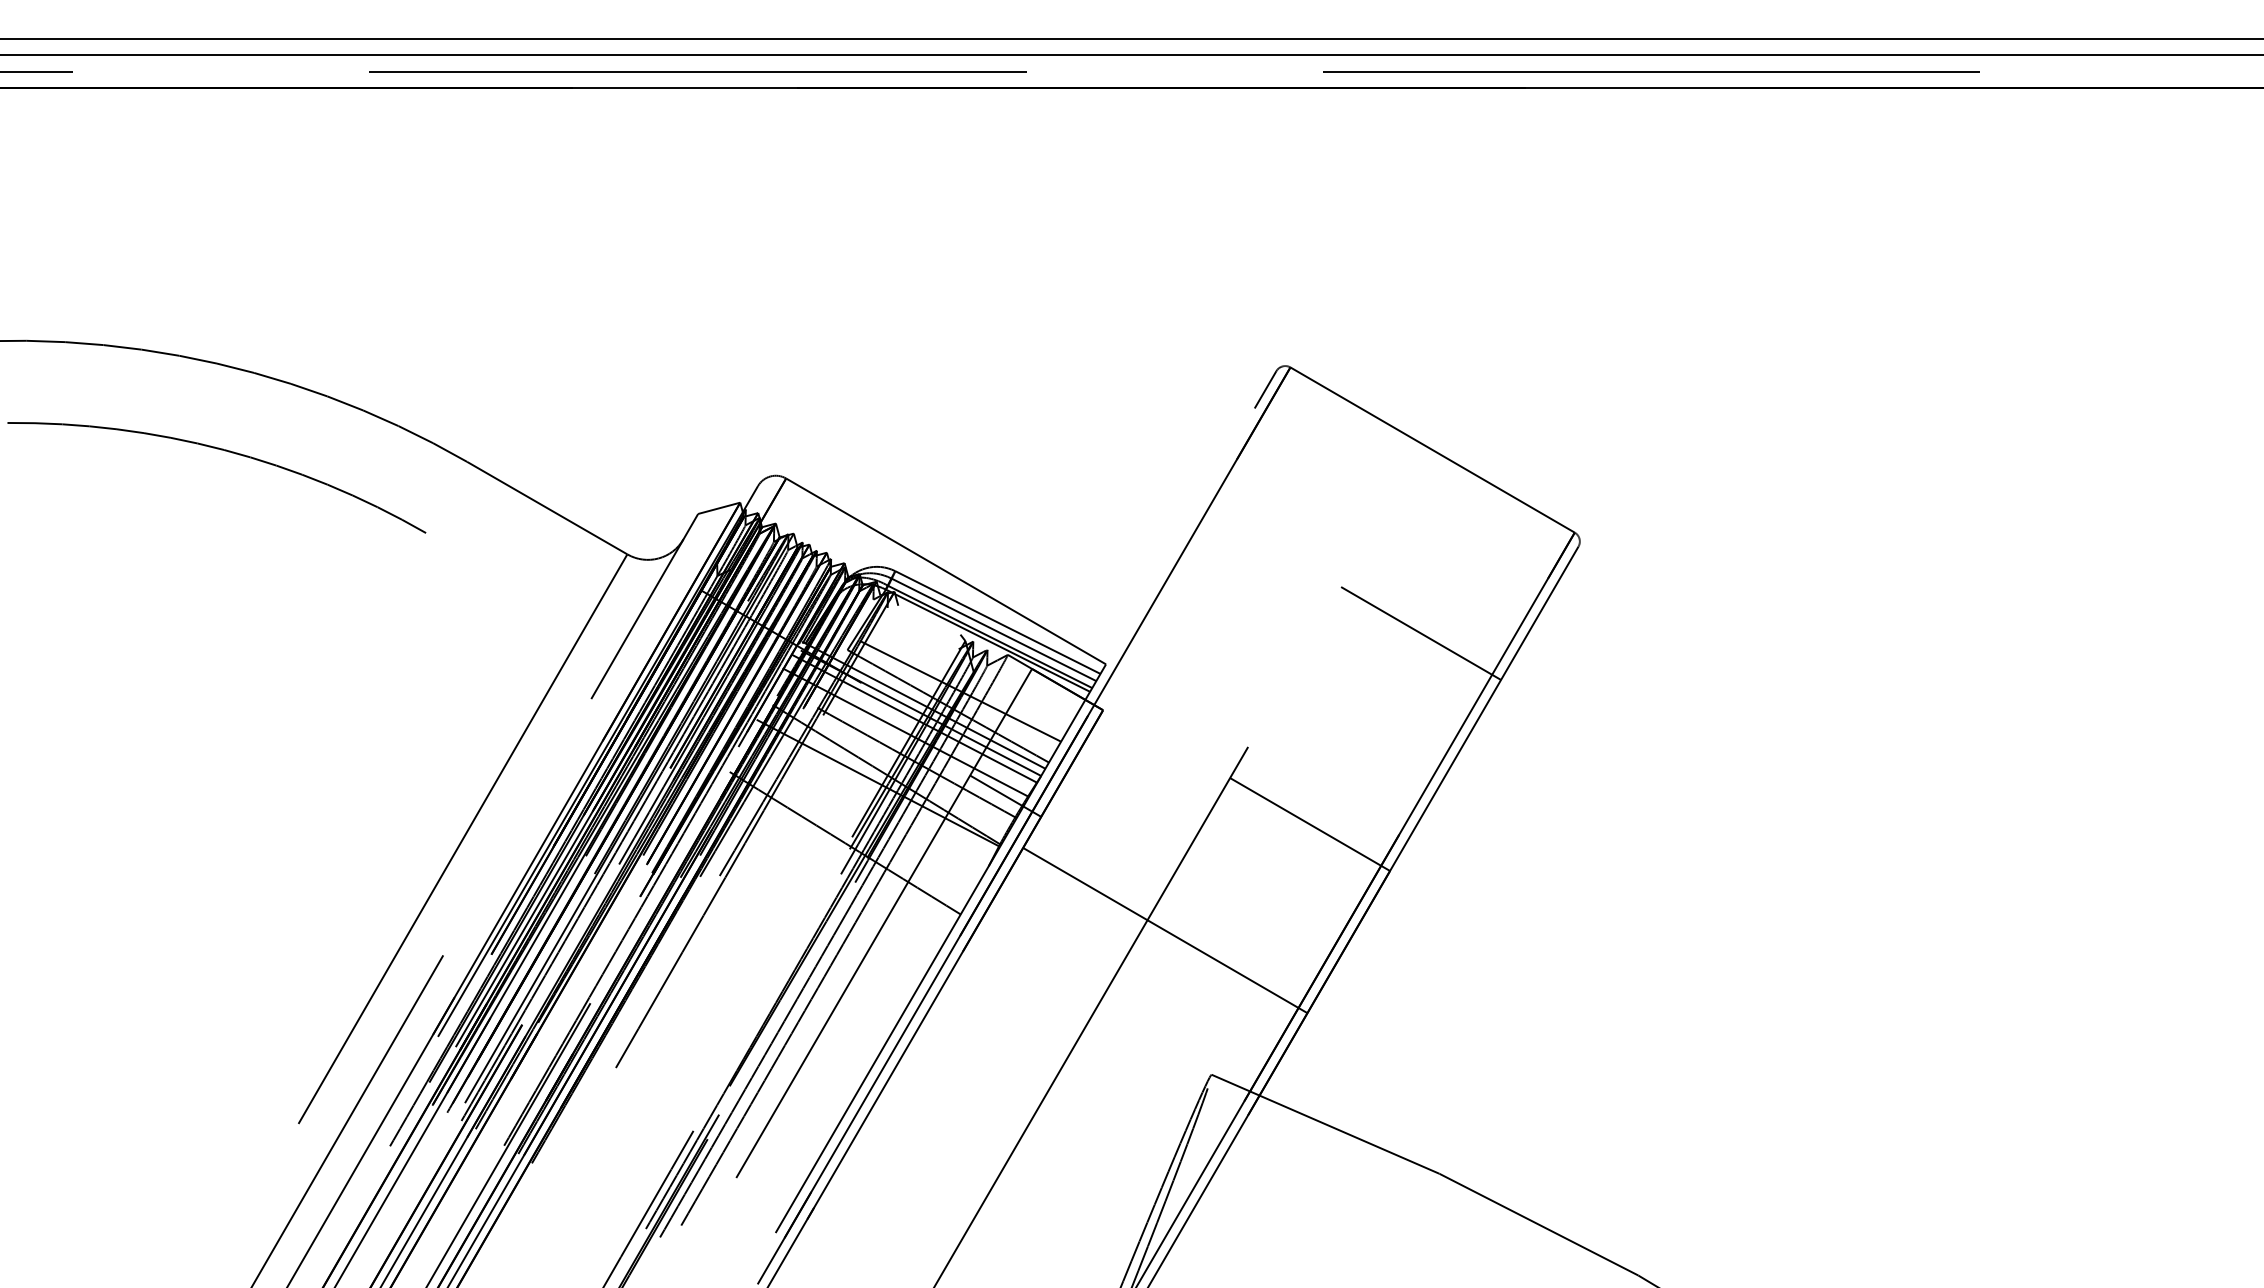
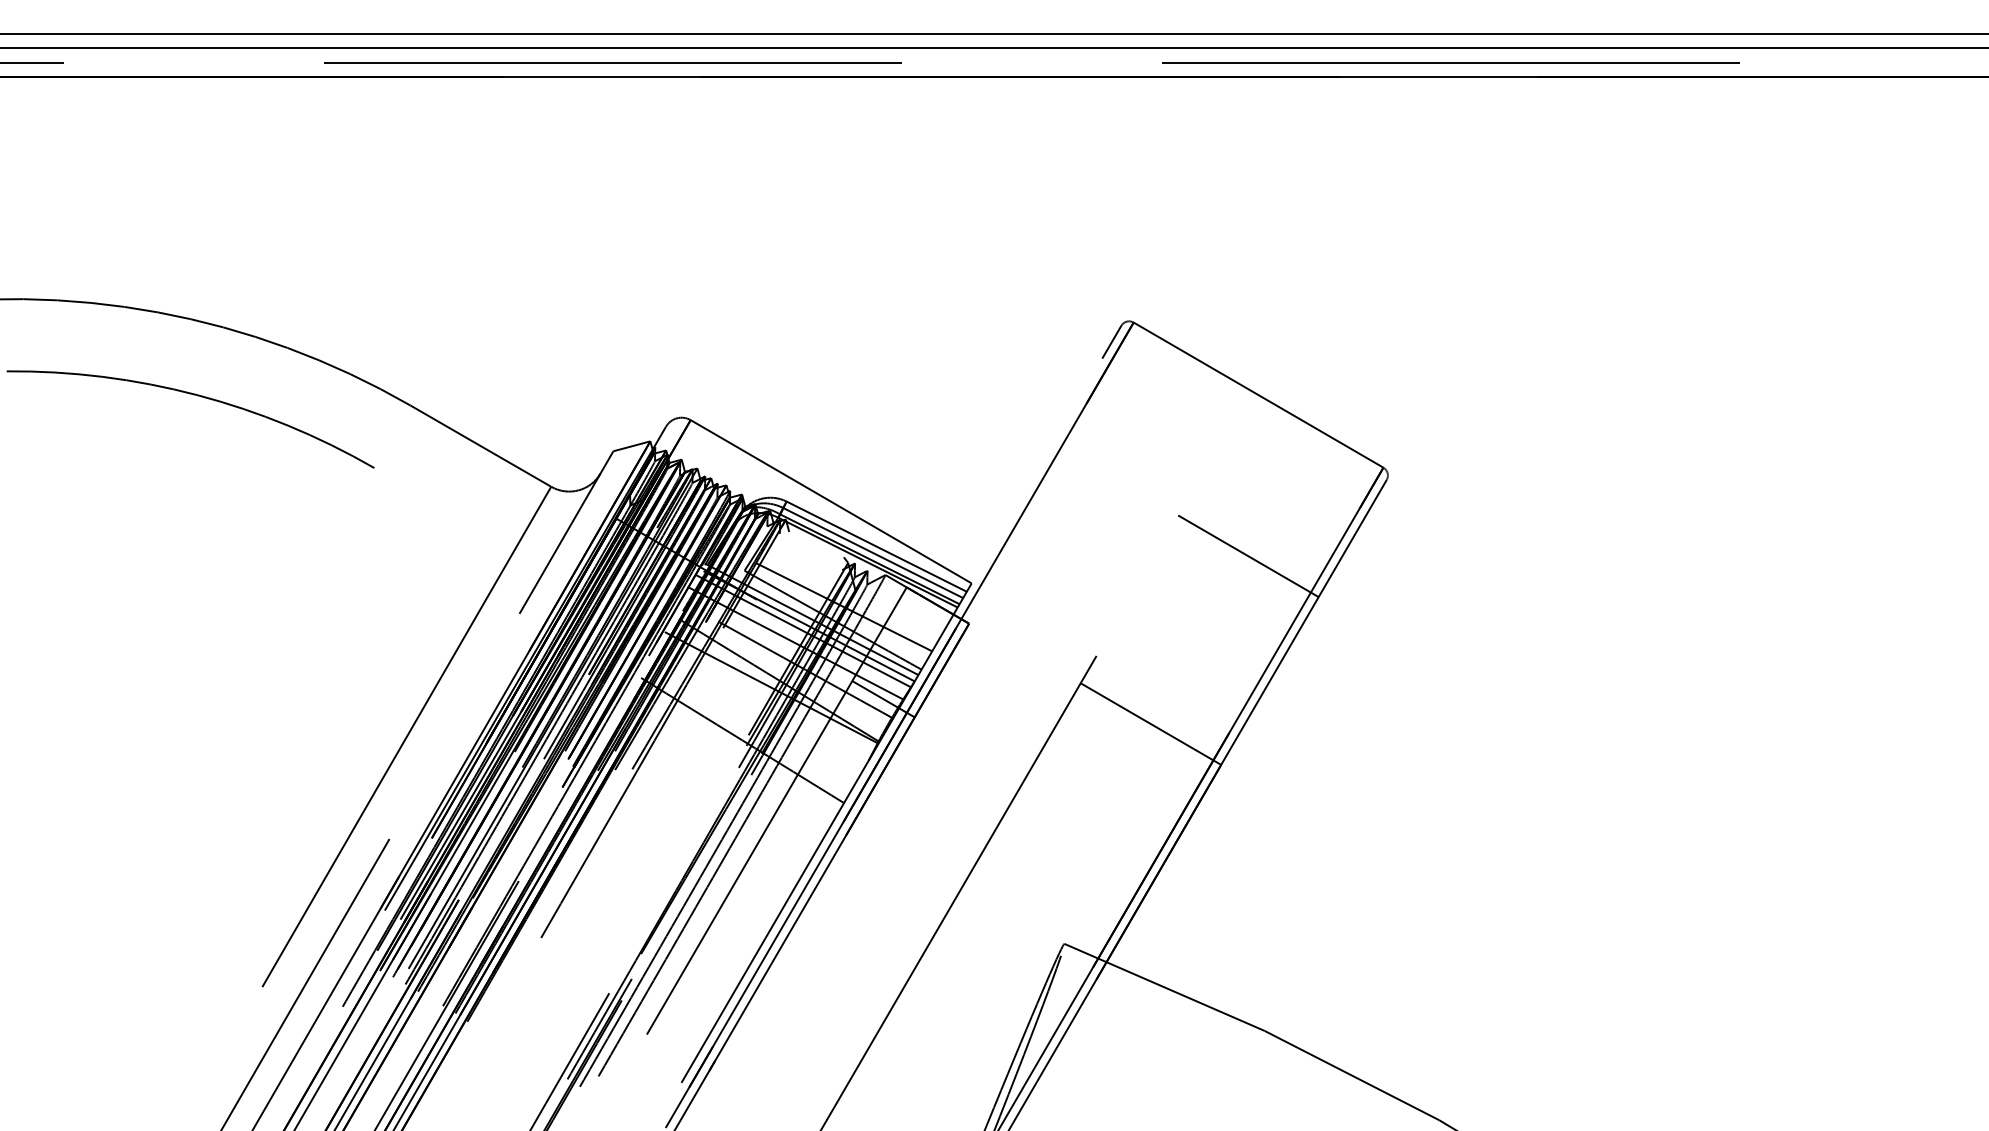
line: (1165, 929) -> (1023, 816), removed

